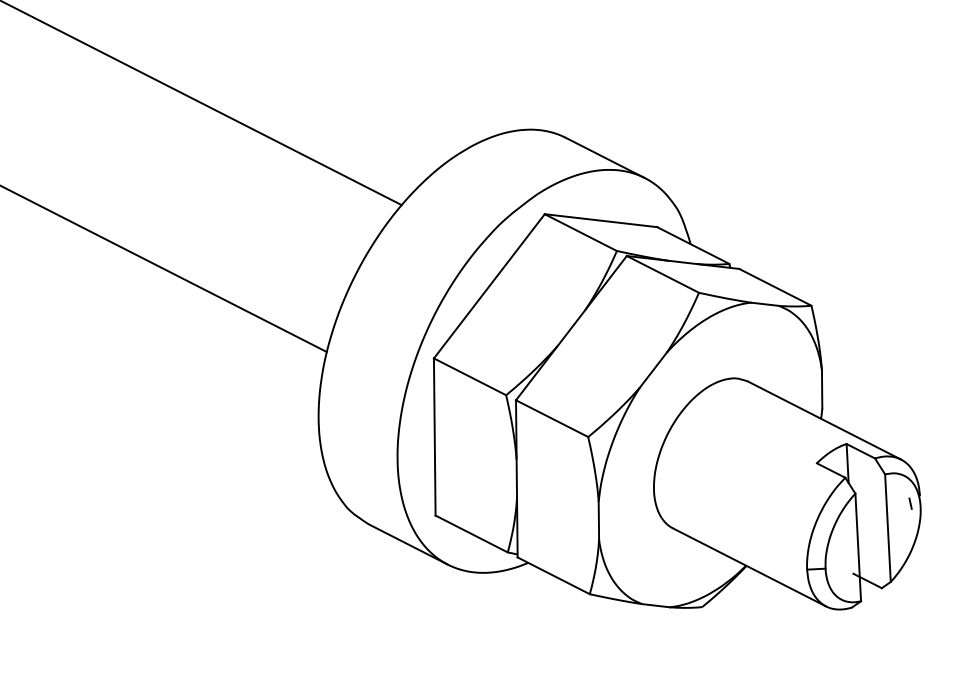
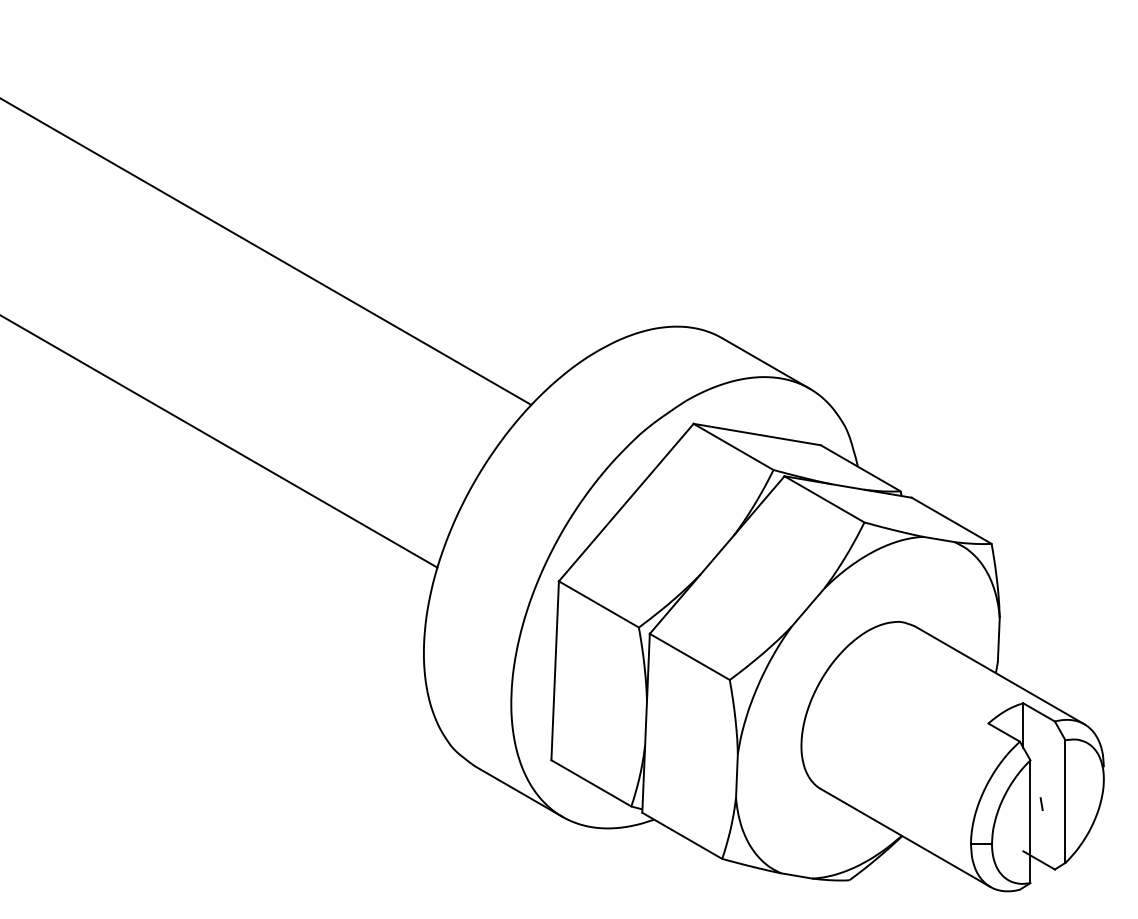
line: (910, 503) -> (1041, 803), moved

